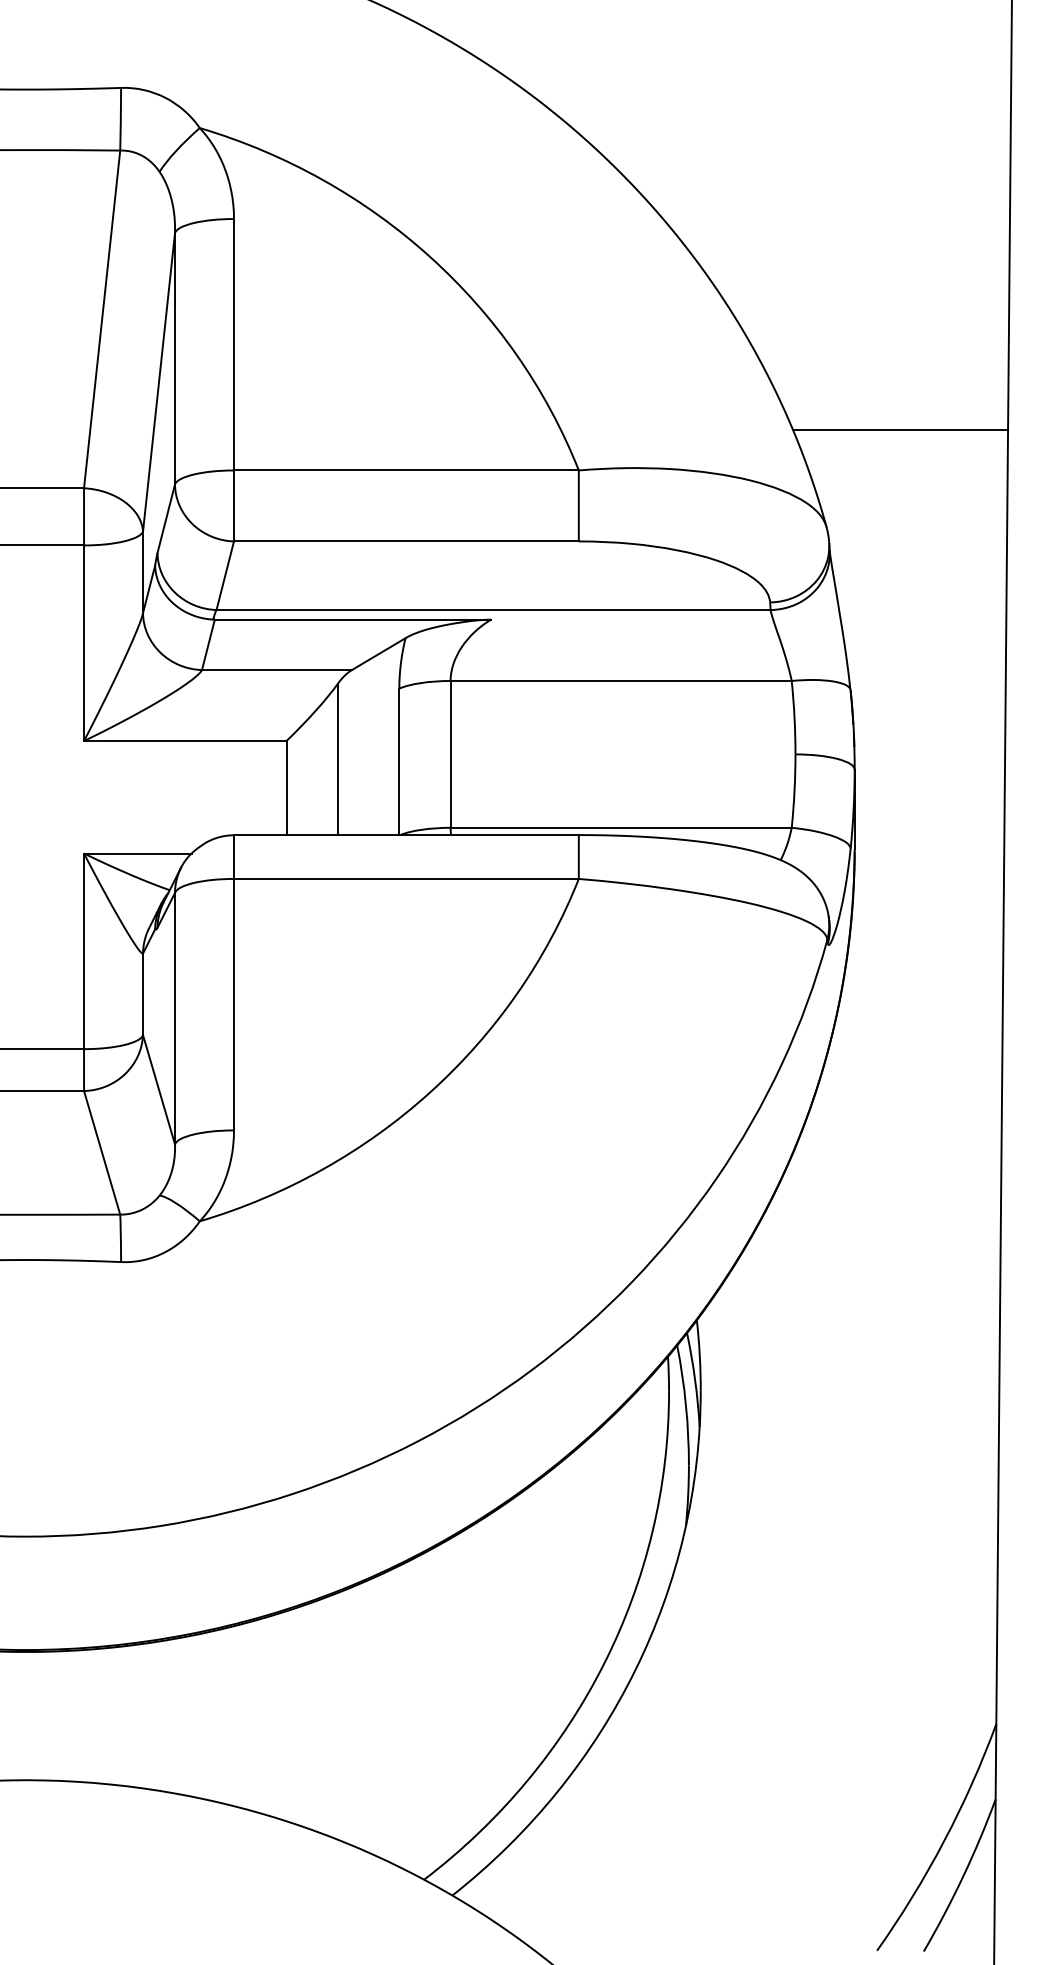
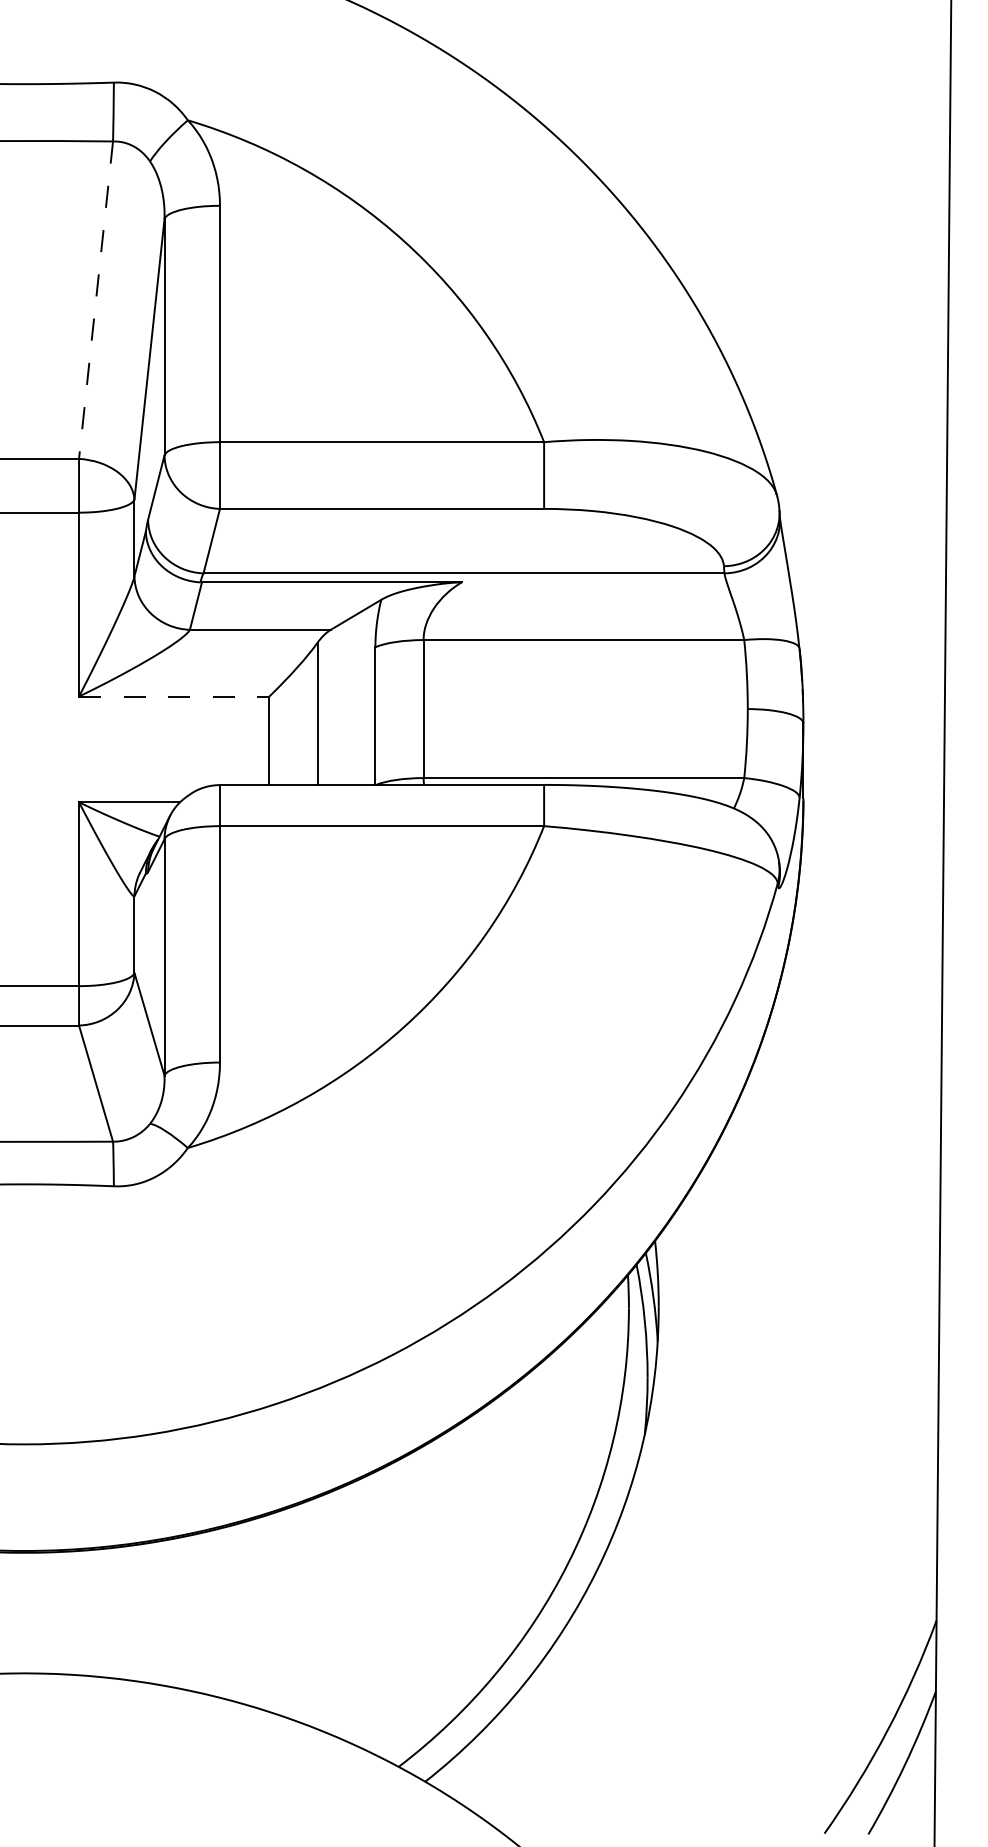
line: (102, 319) -> (96, 300), solid -> dashed
line: (900, 429) -> (846, 403), removed
line: (185, 741) -> (174, 696), solid -> dashed

